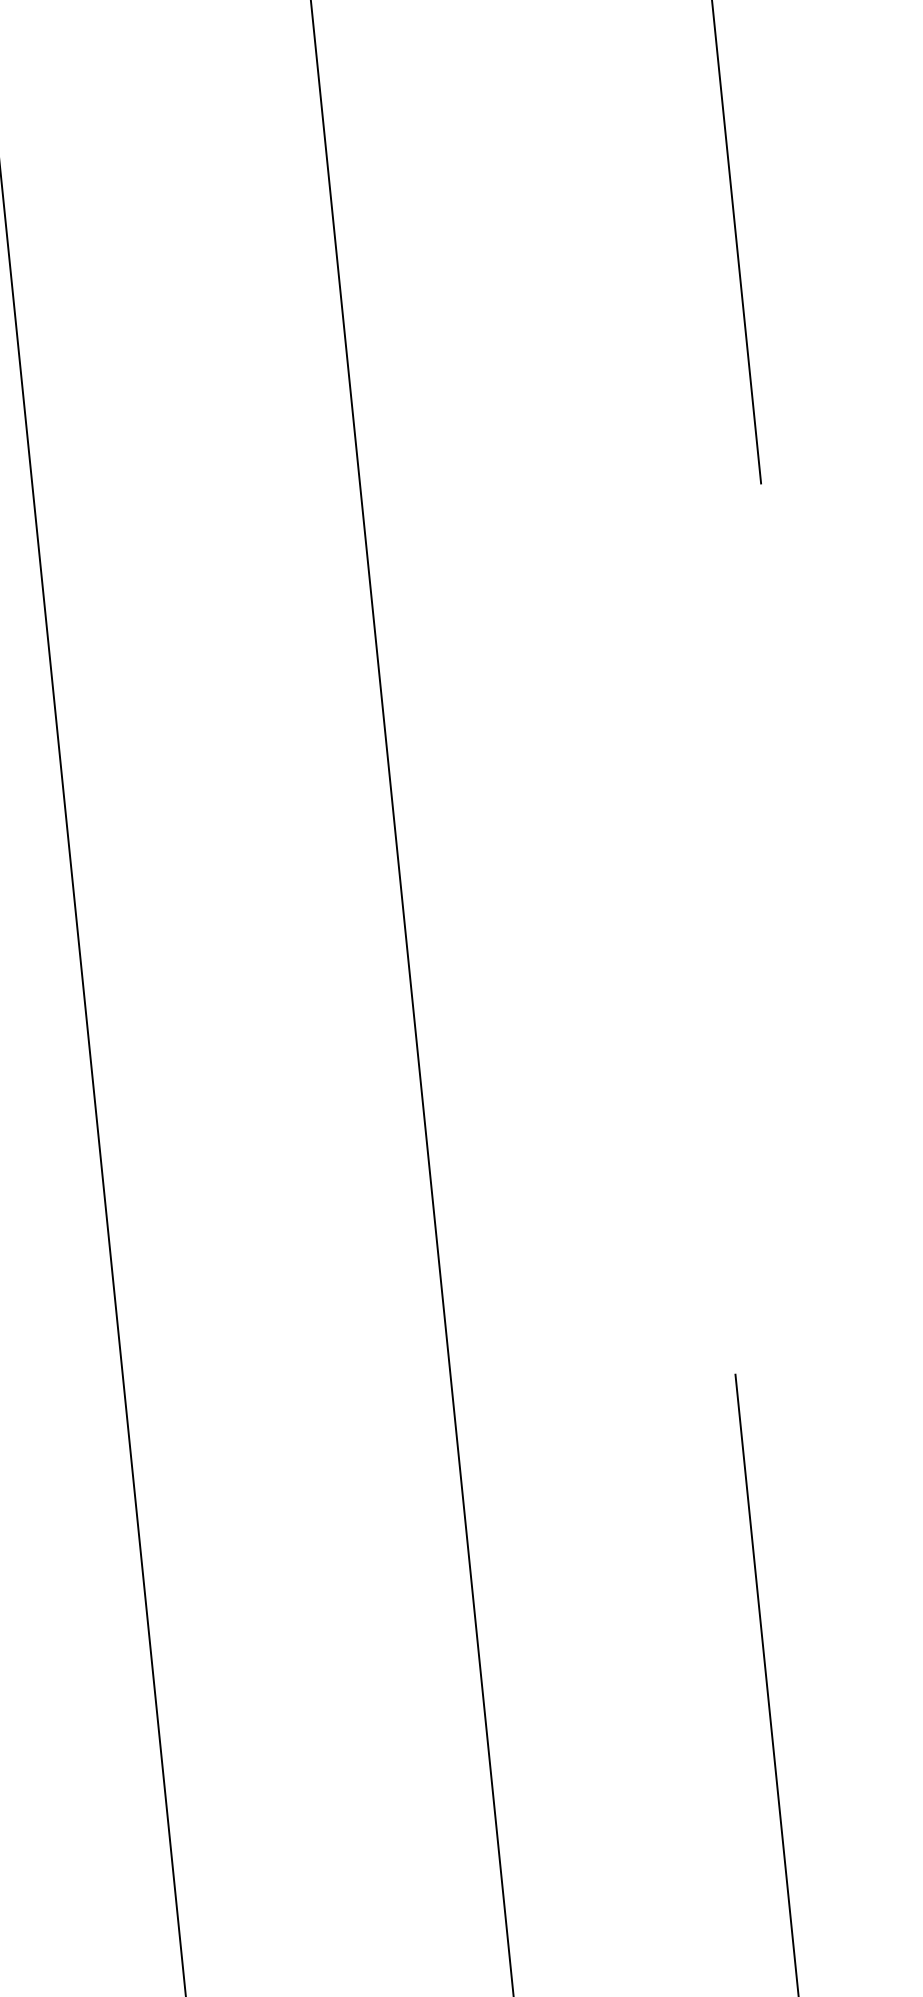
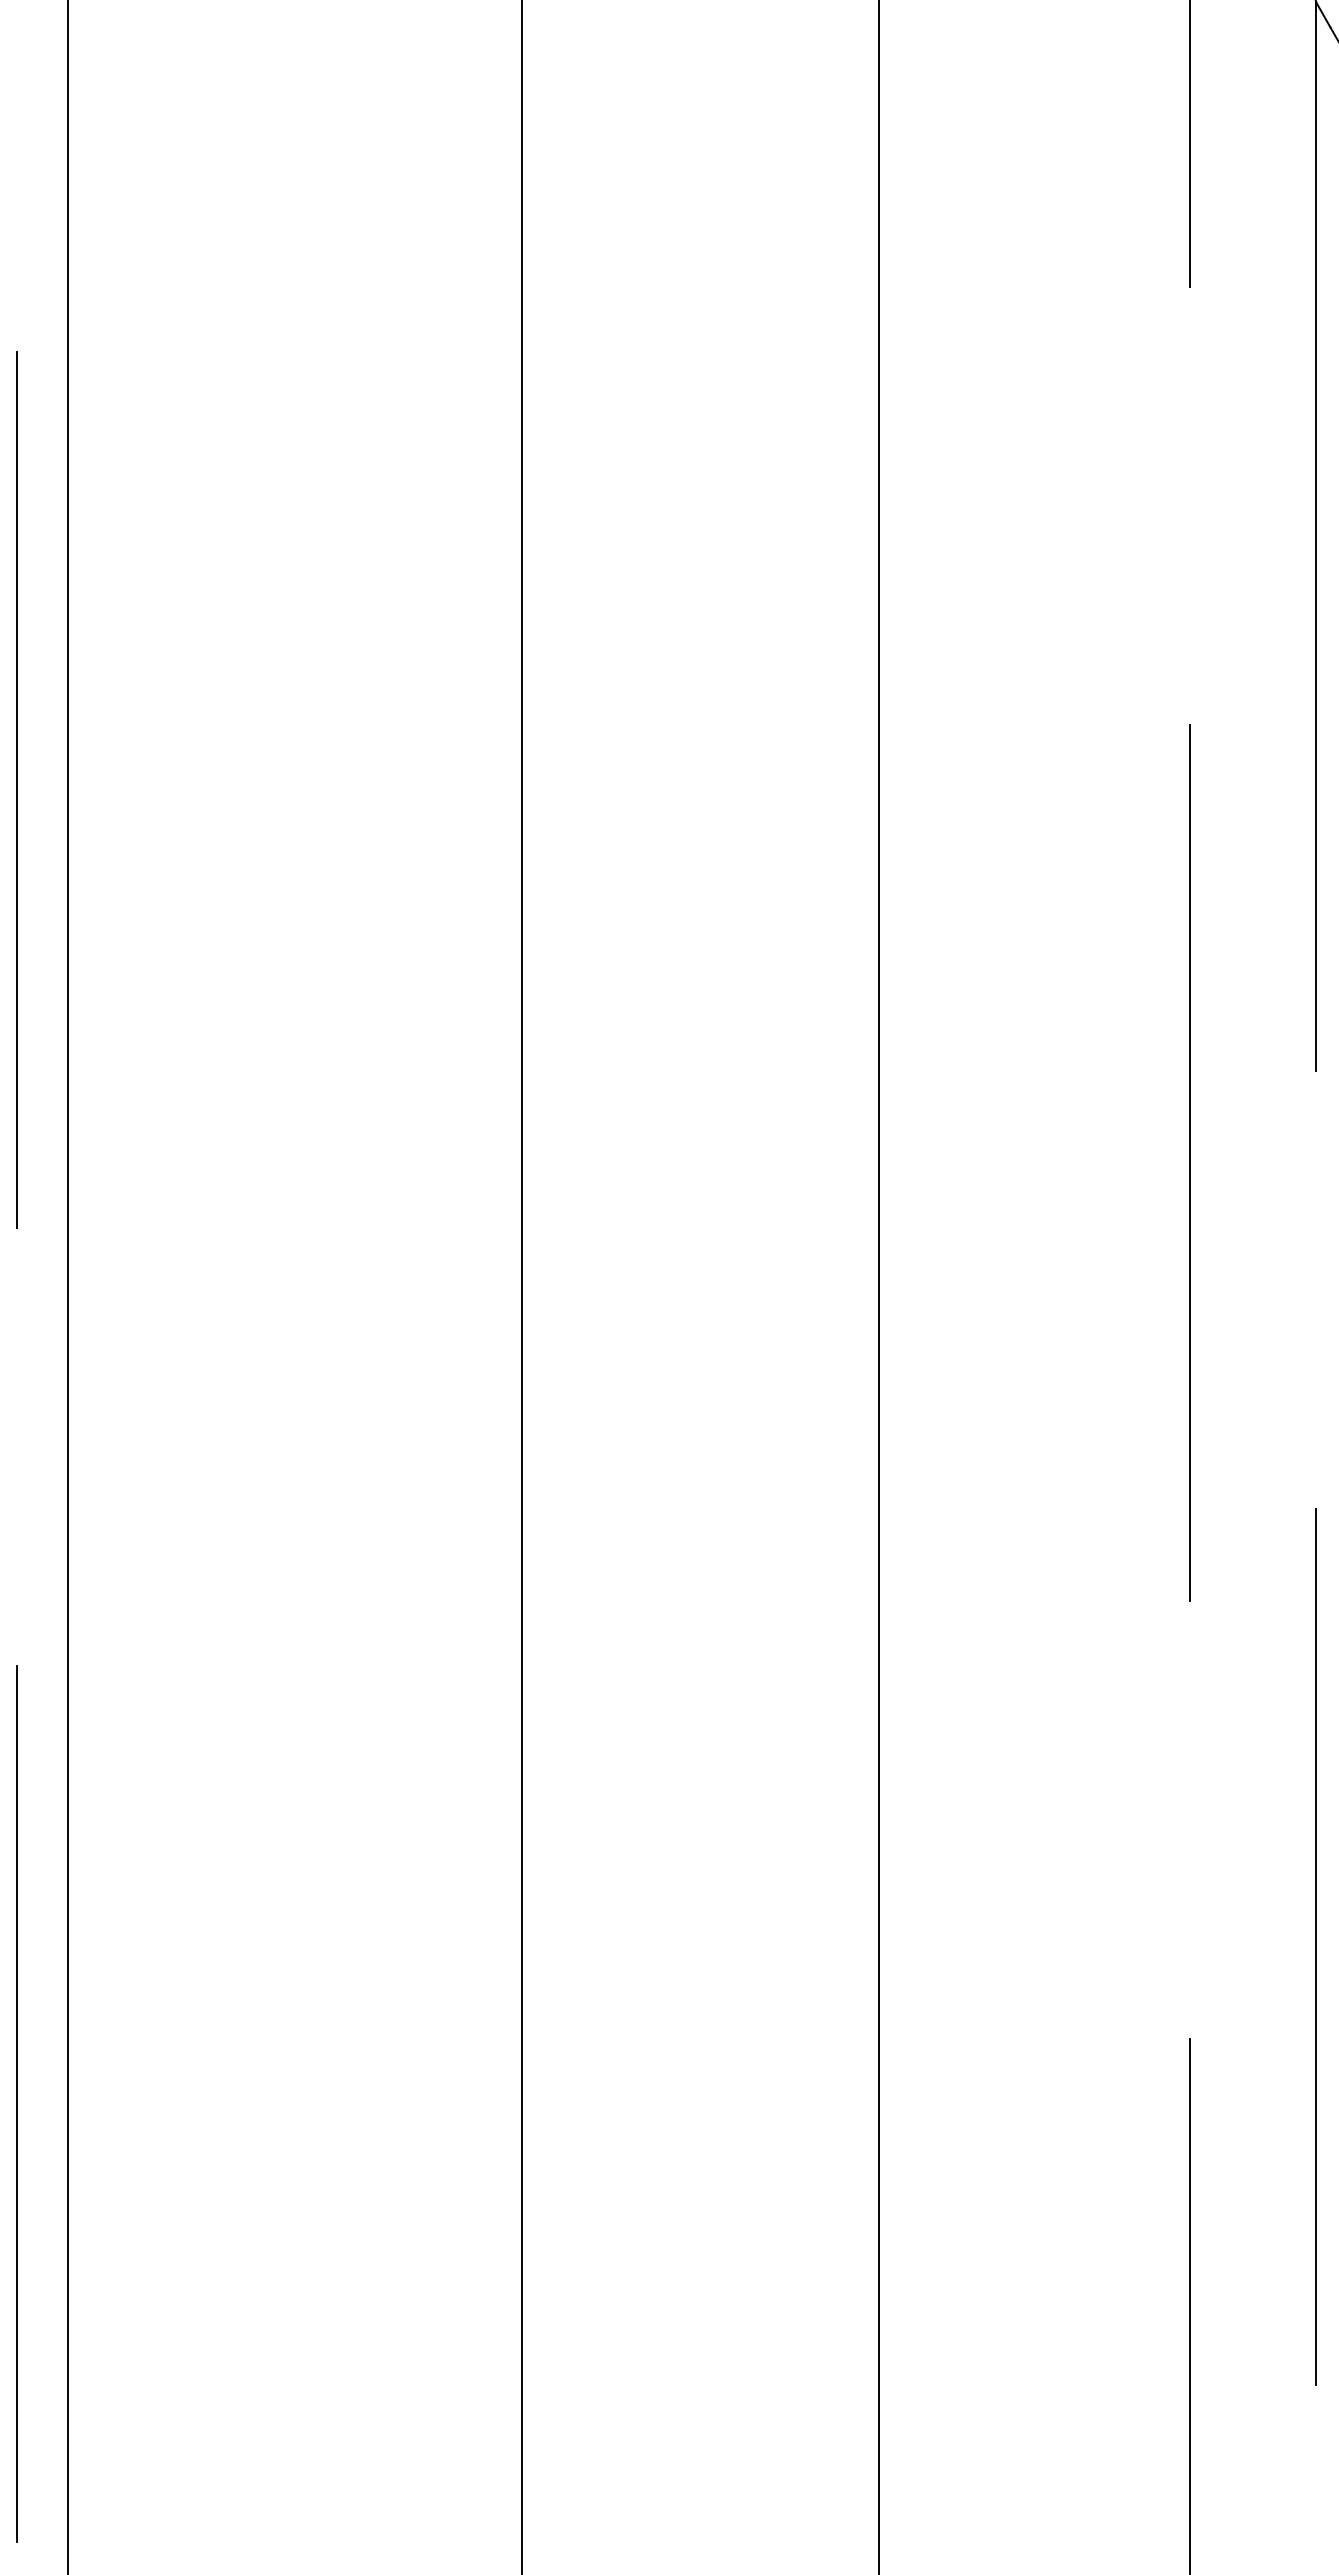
line: (654, 578) -> (1189, 1162), added
line: (842, 1279) -> (1316, 1947), added

